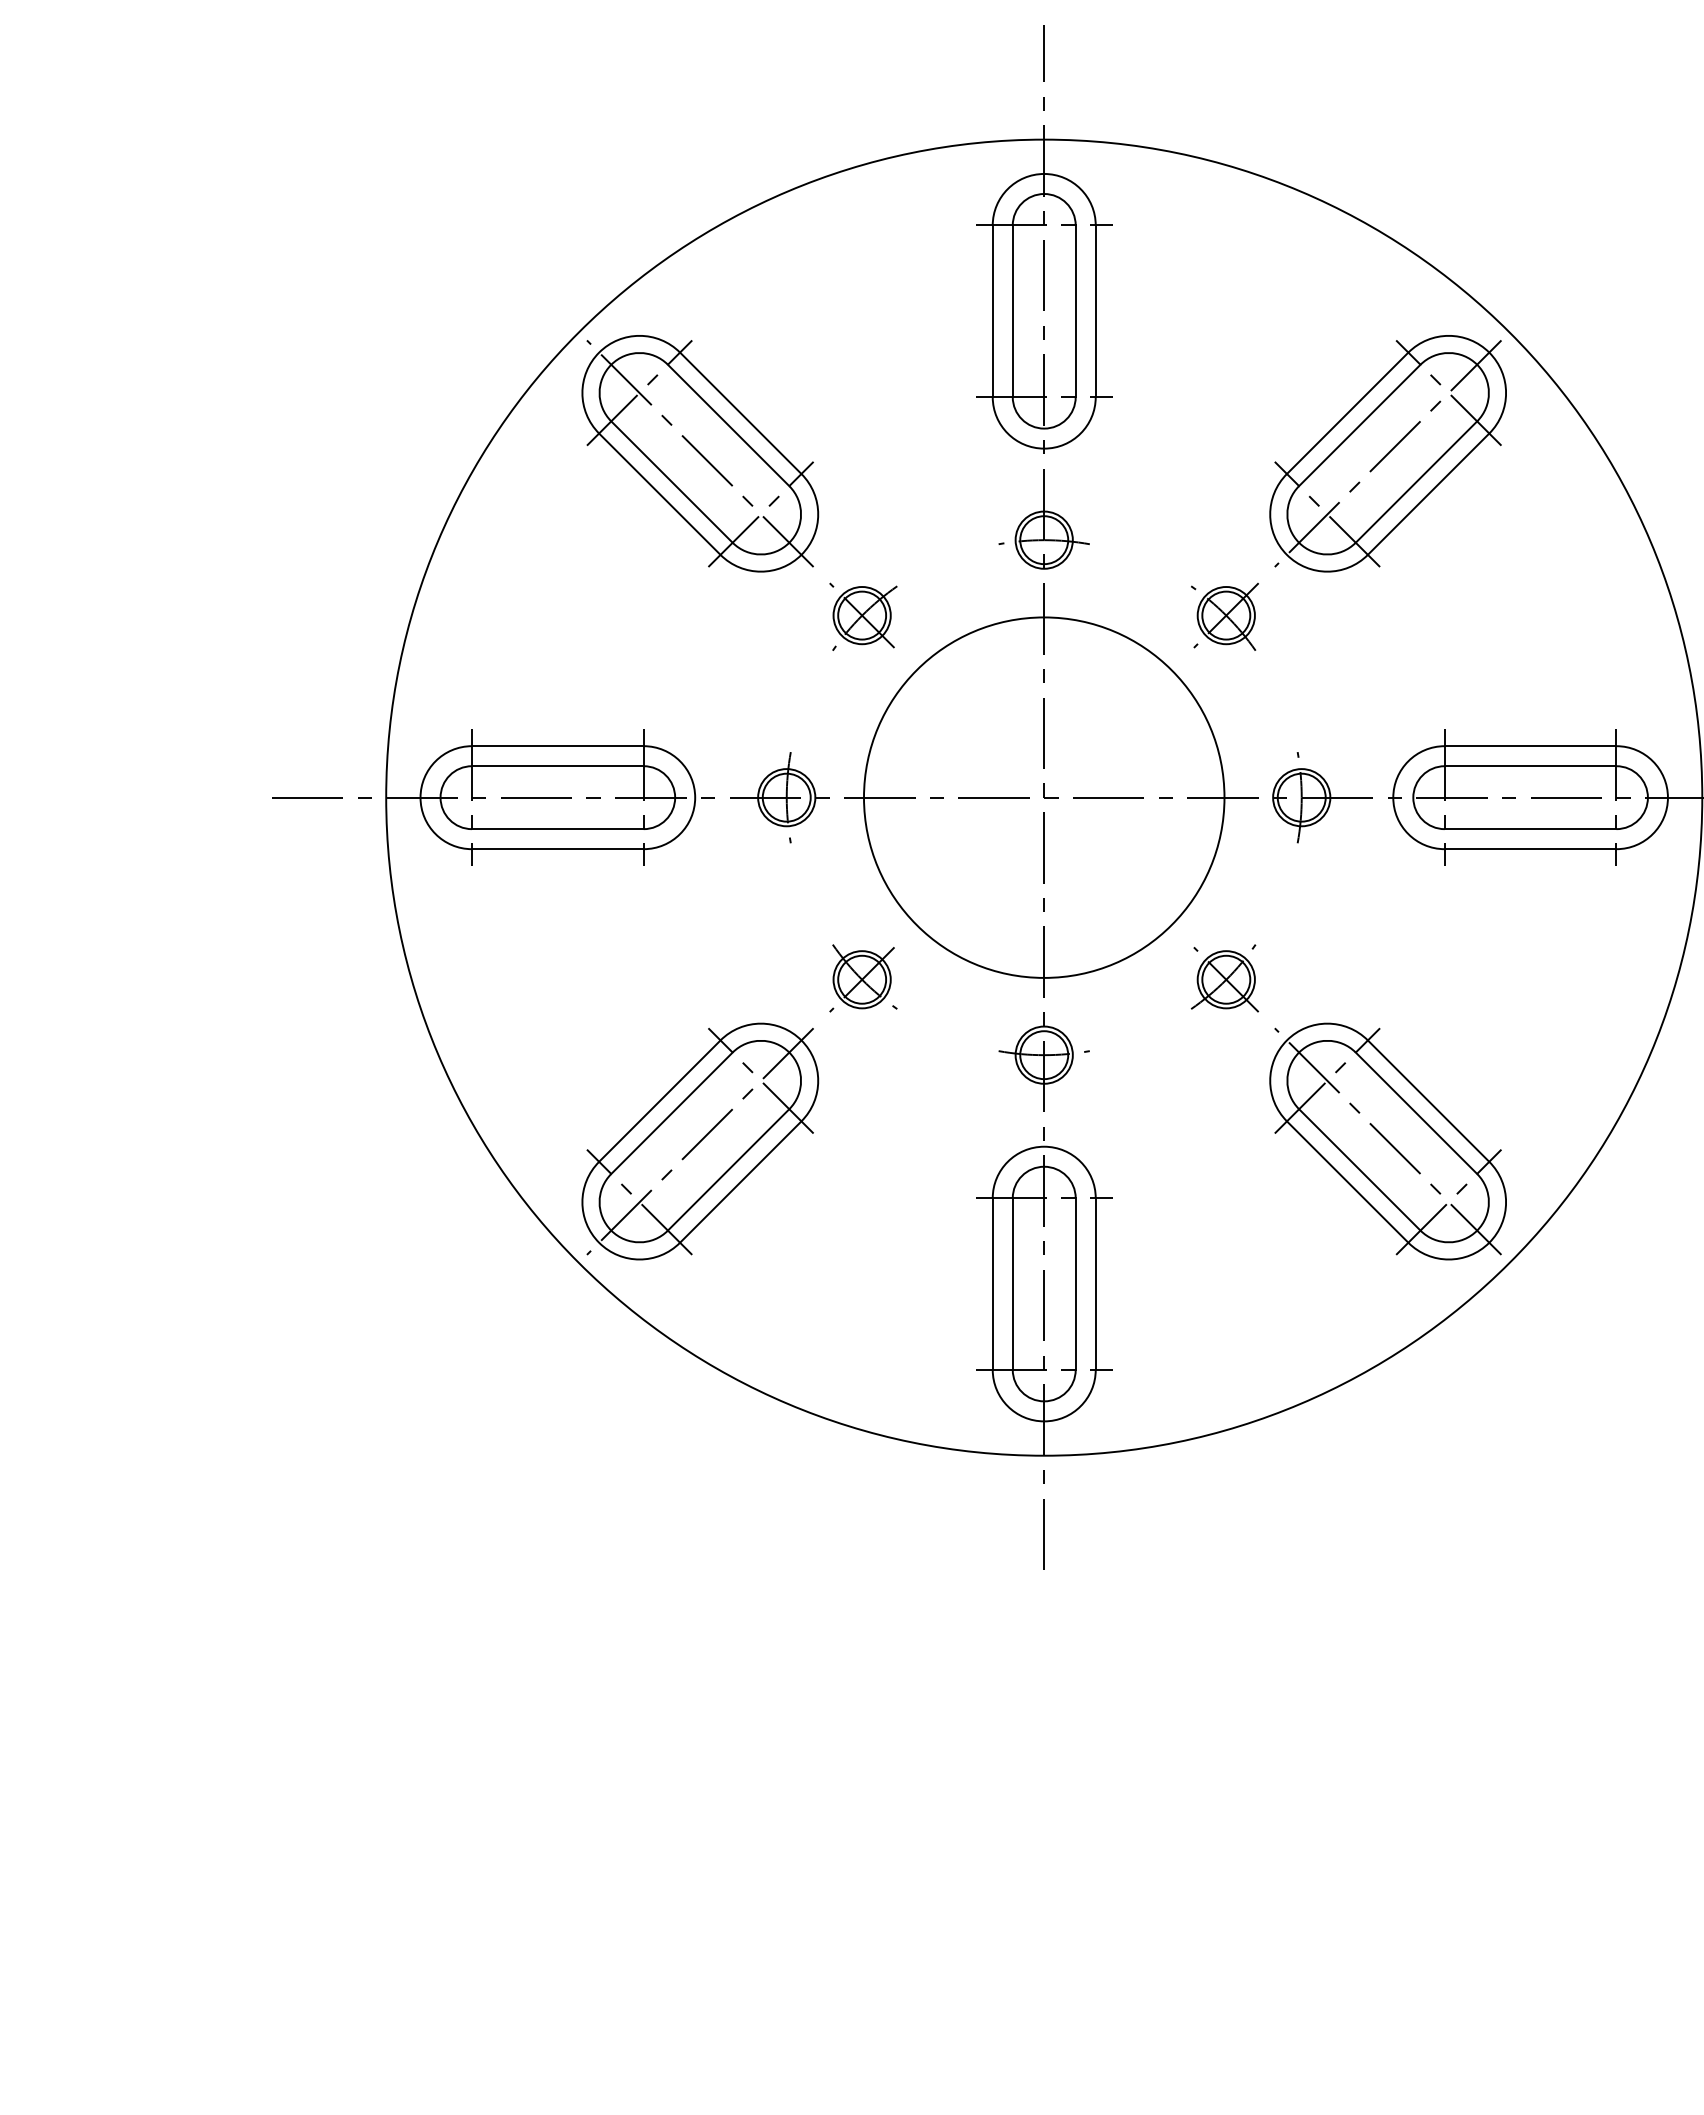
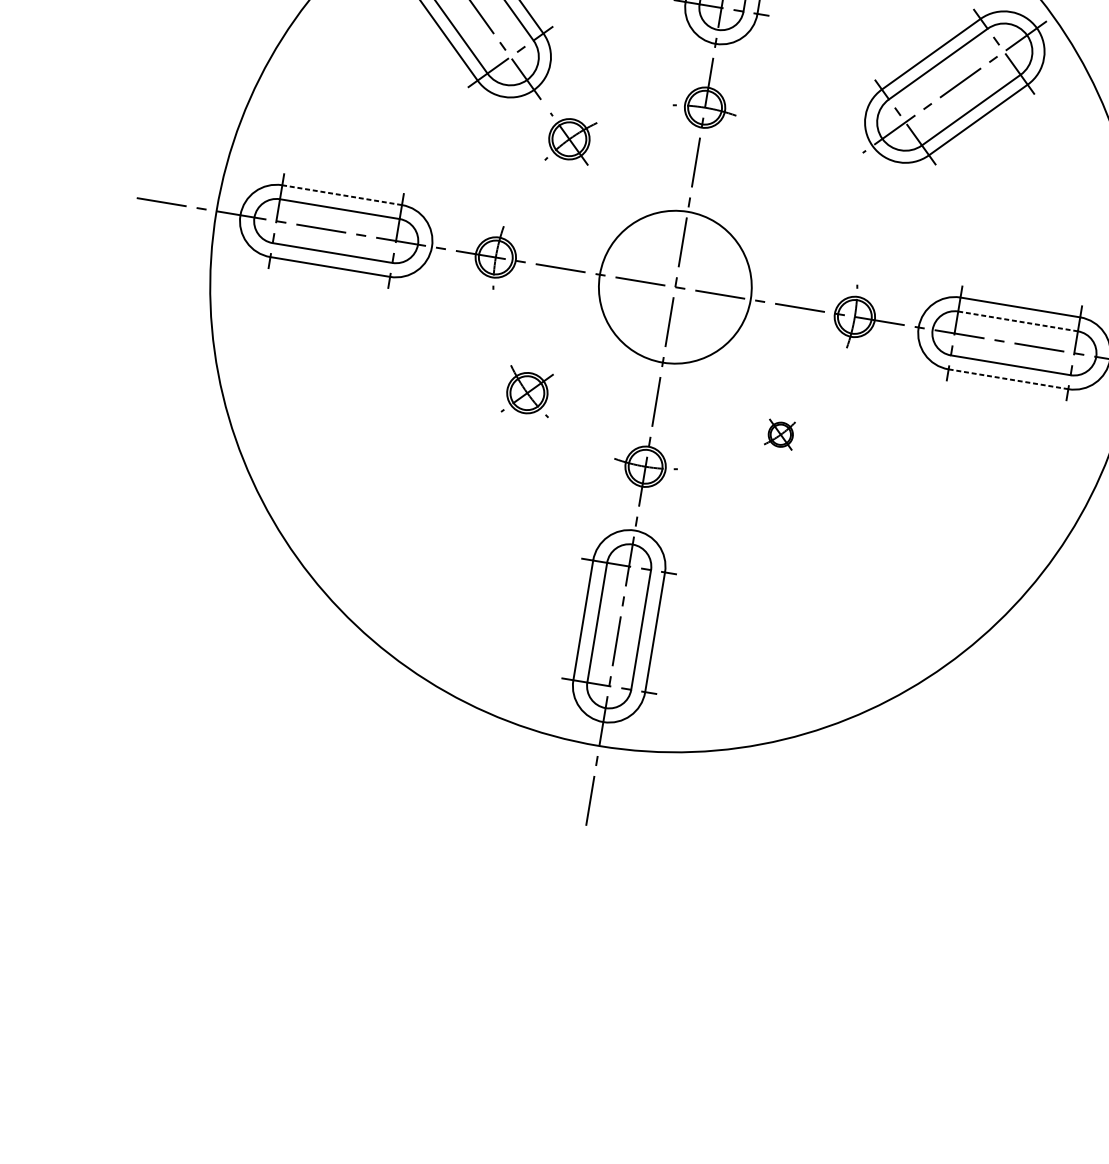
part: (1224, 616) -> (821, 181), removed
line: (557, 746) -> (341, 195), solid -> dashed
line: (1530, 766) -> (1017, 321), solid -> dashed
circle: (1044, 797) -> (675, 287), size x0.6
line: (1530, 849) -> (1008, 379), solid -> dashed
part: (1224, 978) -> (780, 434), size x0.6
part: (700, 1141) -> (396, 487), removed
part: (1387, 1141) -> (874, 566), removed

